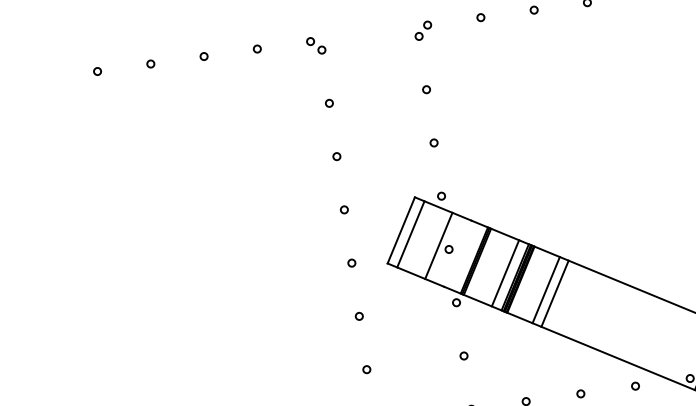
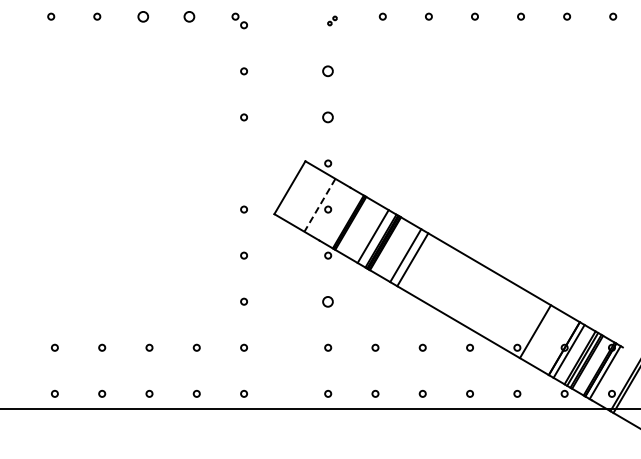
part: (423, 30) -> (332, 20), size x0.6
circle: (257, 48) -> (189, 16), size x1.6
circle: (204, 56) -> (143, 16), size x1.6
circle: (426, 89) -> (328, 71), size x1.6
circle: (434, 142) -> (328, 117), size x1.6
circle: (343, 209) -> (243, 163), removed
line: (410, 233) -> (297, 191), removed
line: (438, 246) -> (319, 205), solid -> dashed
circle: (464, 355) -> (328, 301), size x1.6

